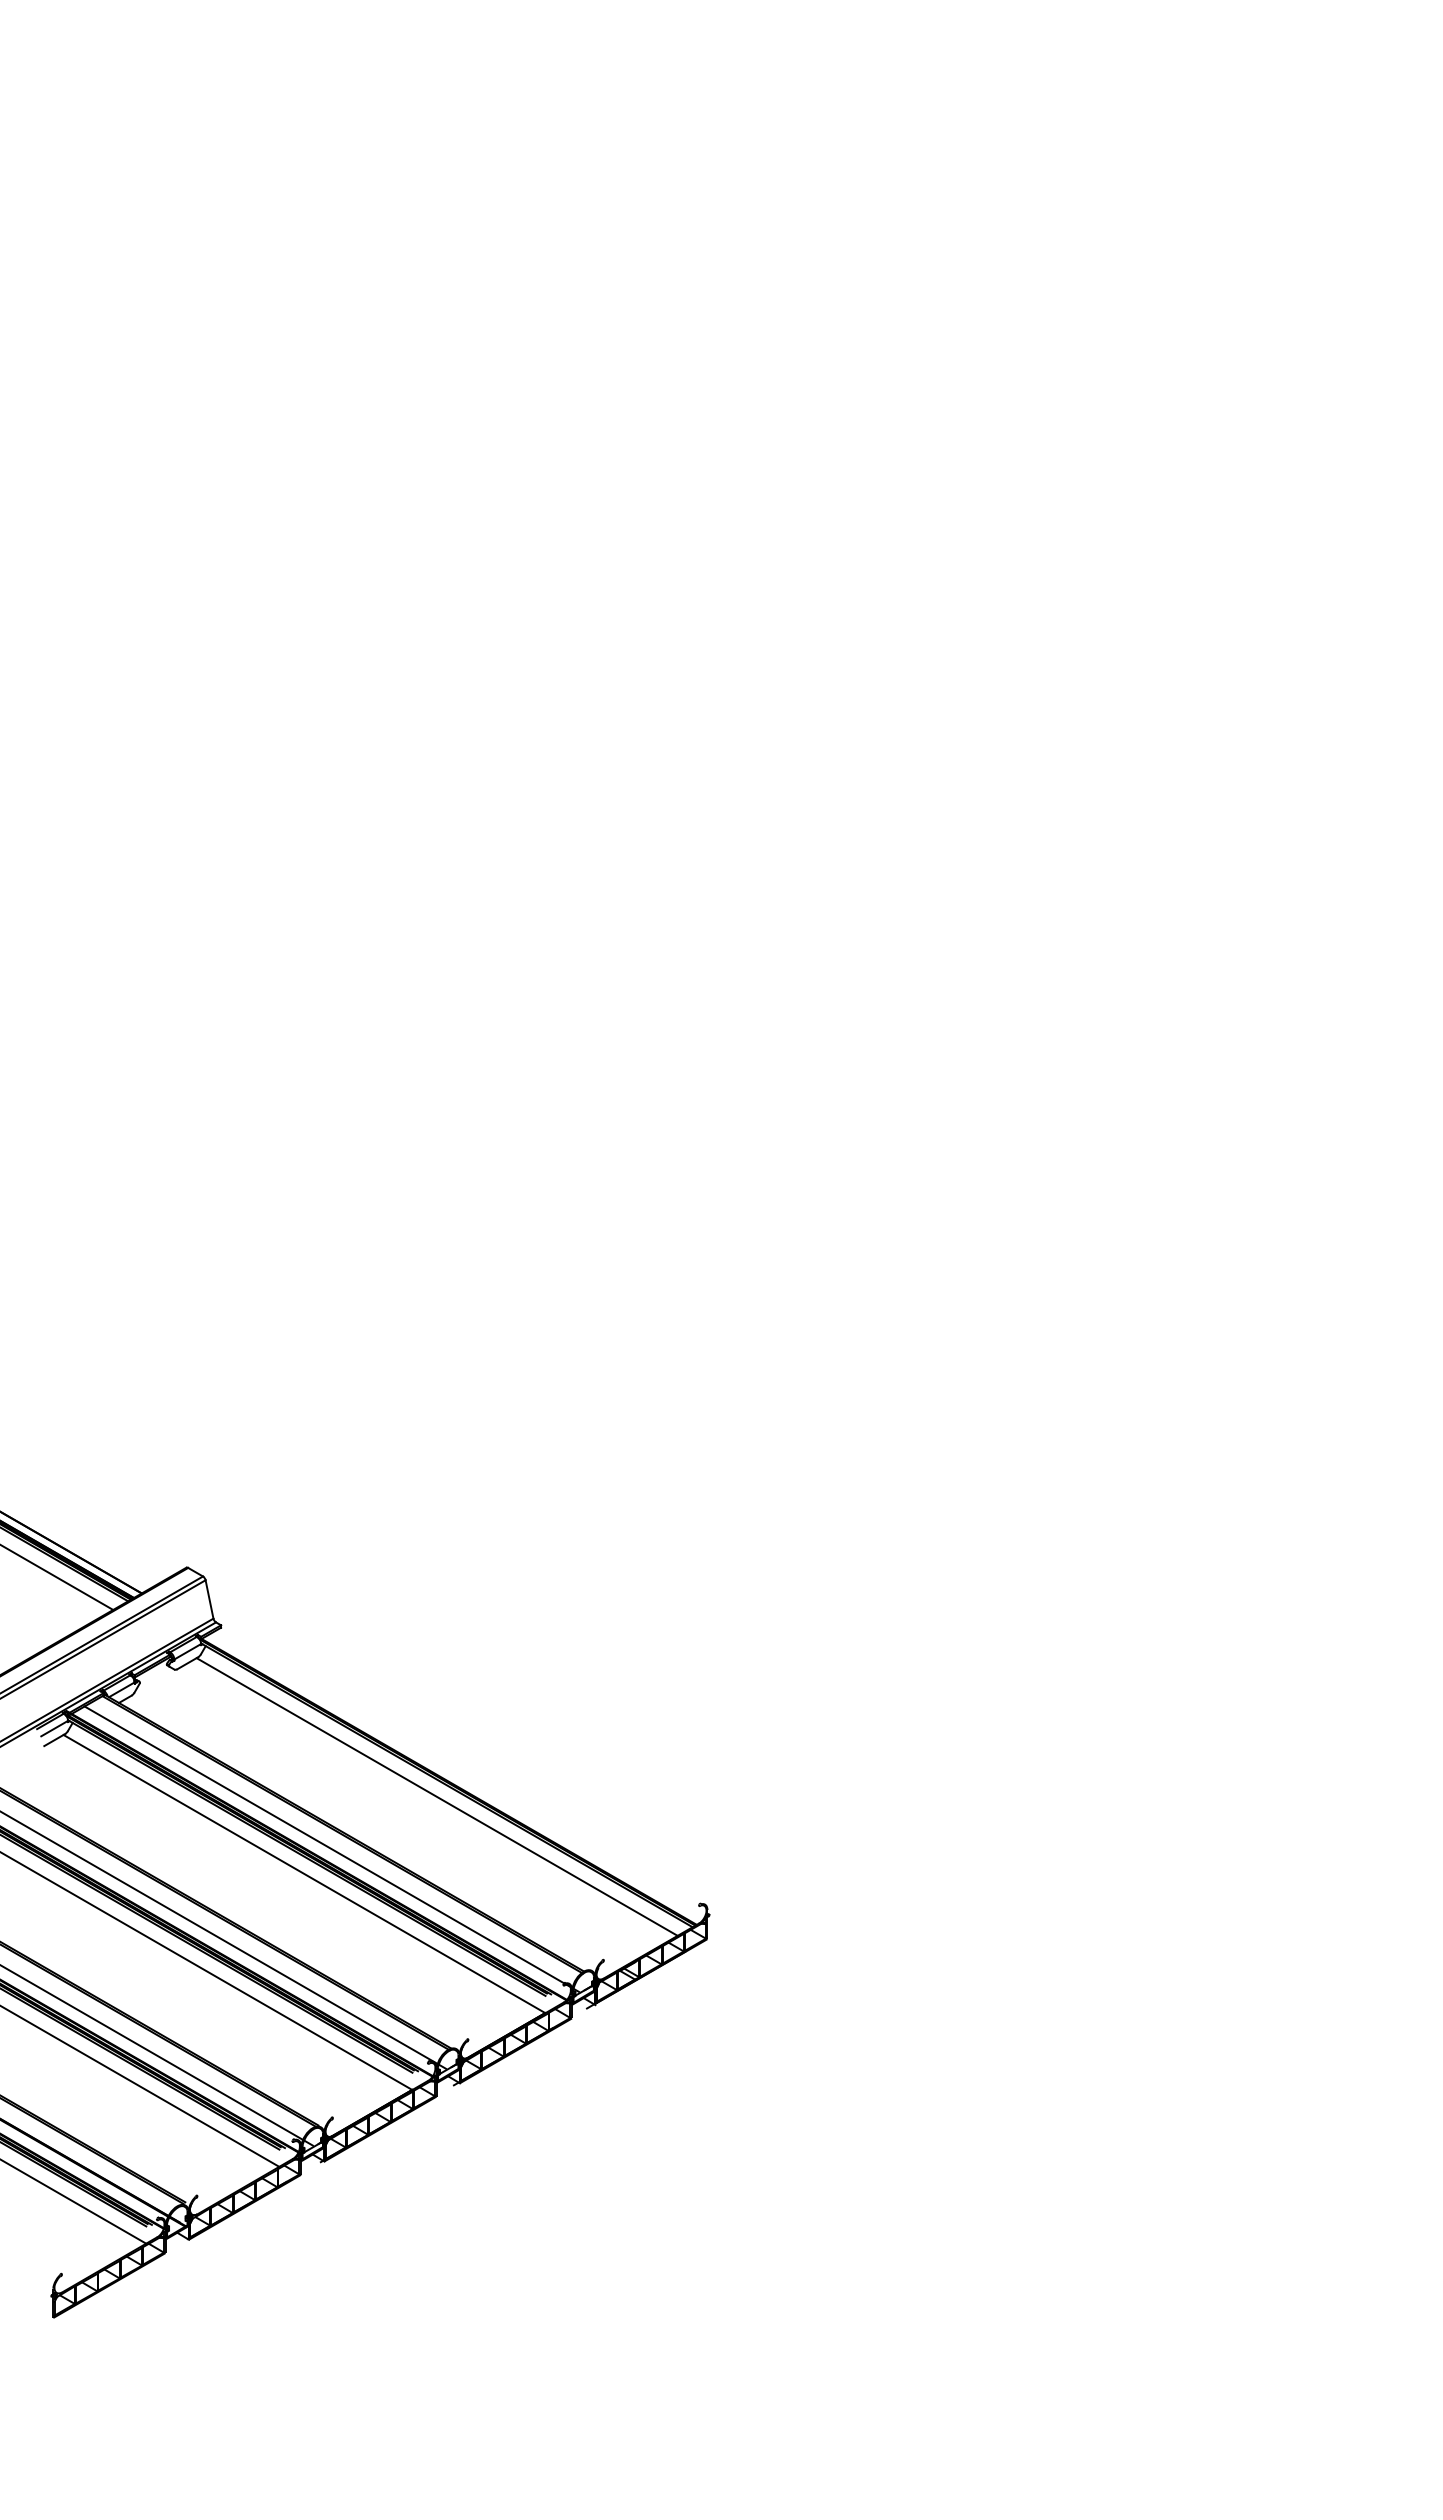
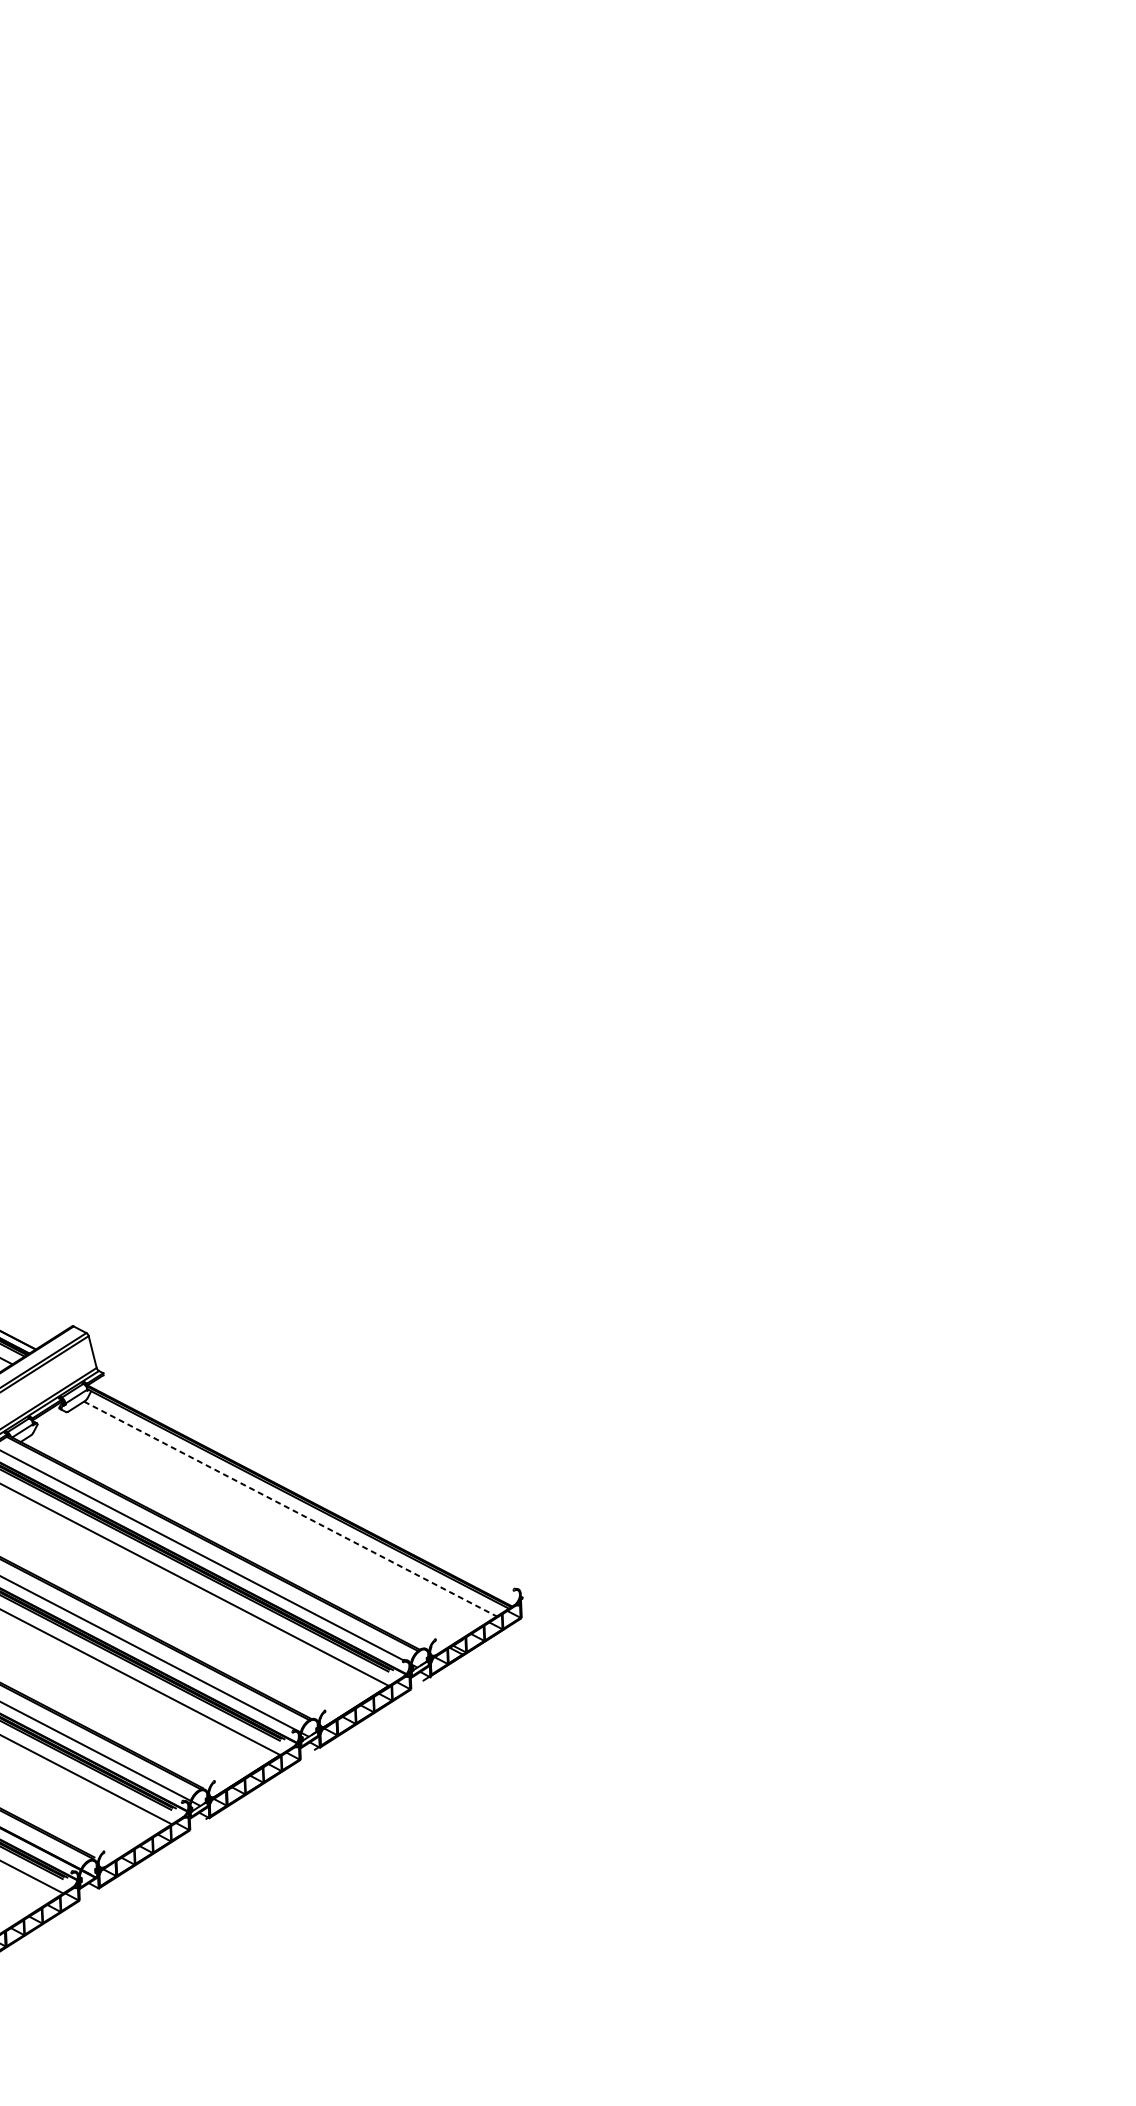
line: (437, 1797) -> (290, 1509), solid -> dashed

